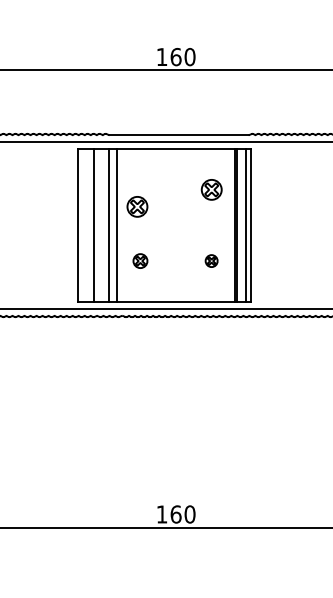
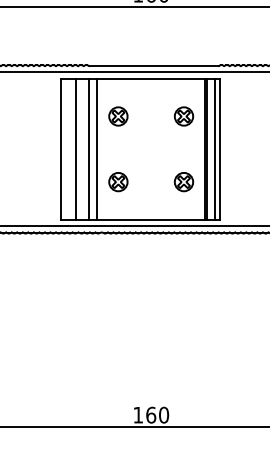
part: (137, 206) -> (118, 116), moved
part: (140, 260) -> (118, 181), size x1.43
part: (211, 260) -> (183, 181), size x1.67

